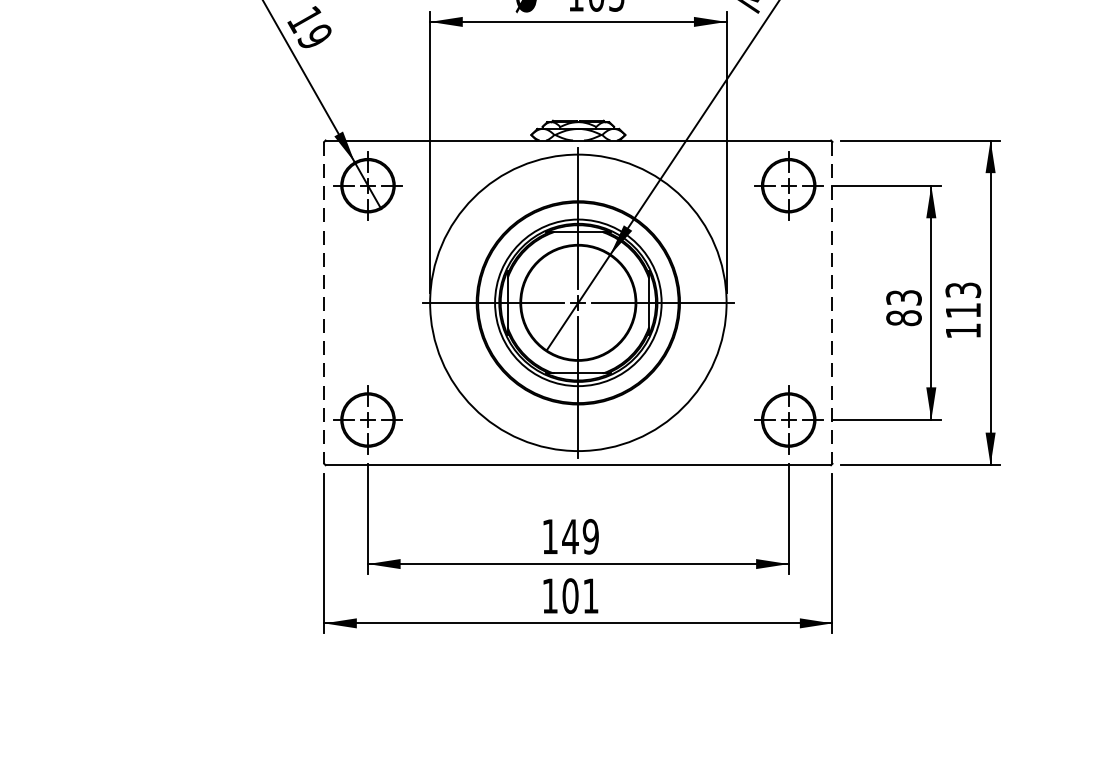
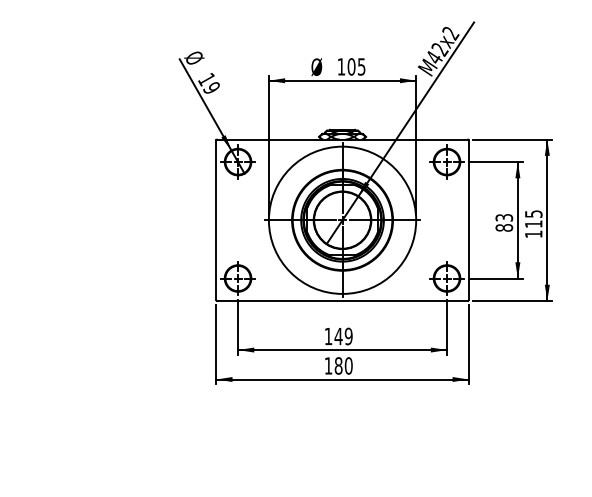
text: (962, 289) -> (533, 213), 113 -> 115
line: (324, 303) -> (216, 220), dashed -> solid
line: (831, 303) -> (468, 220), dashed -> solid
text: (580, 595) -> (343, 365), 101 -> 180

